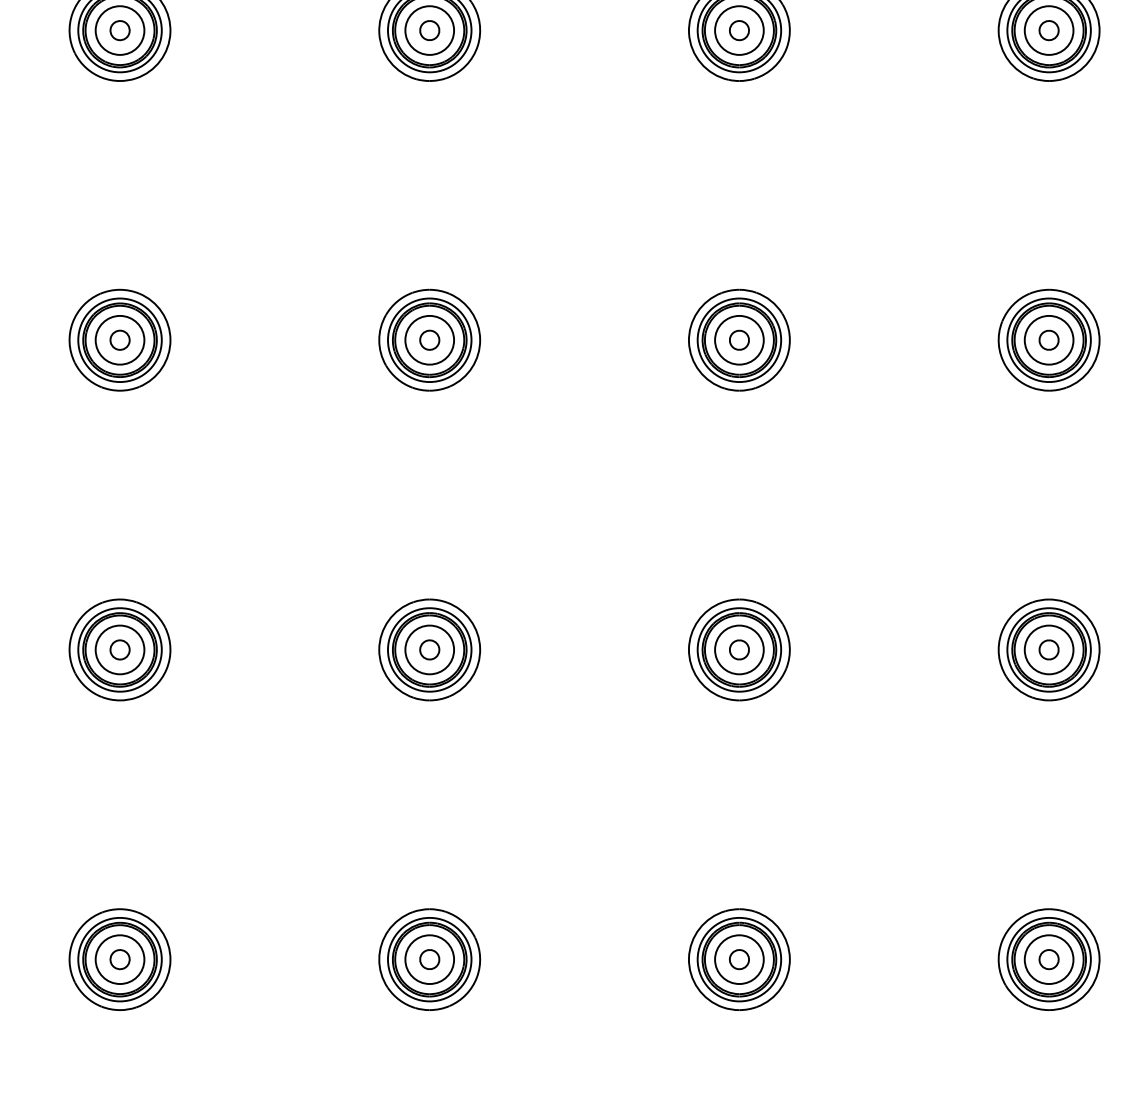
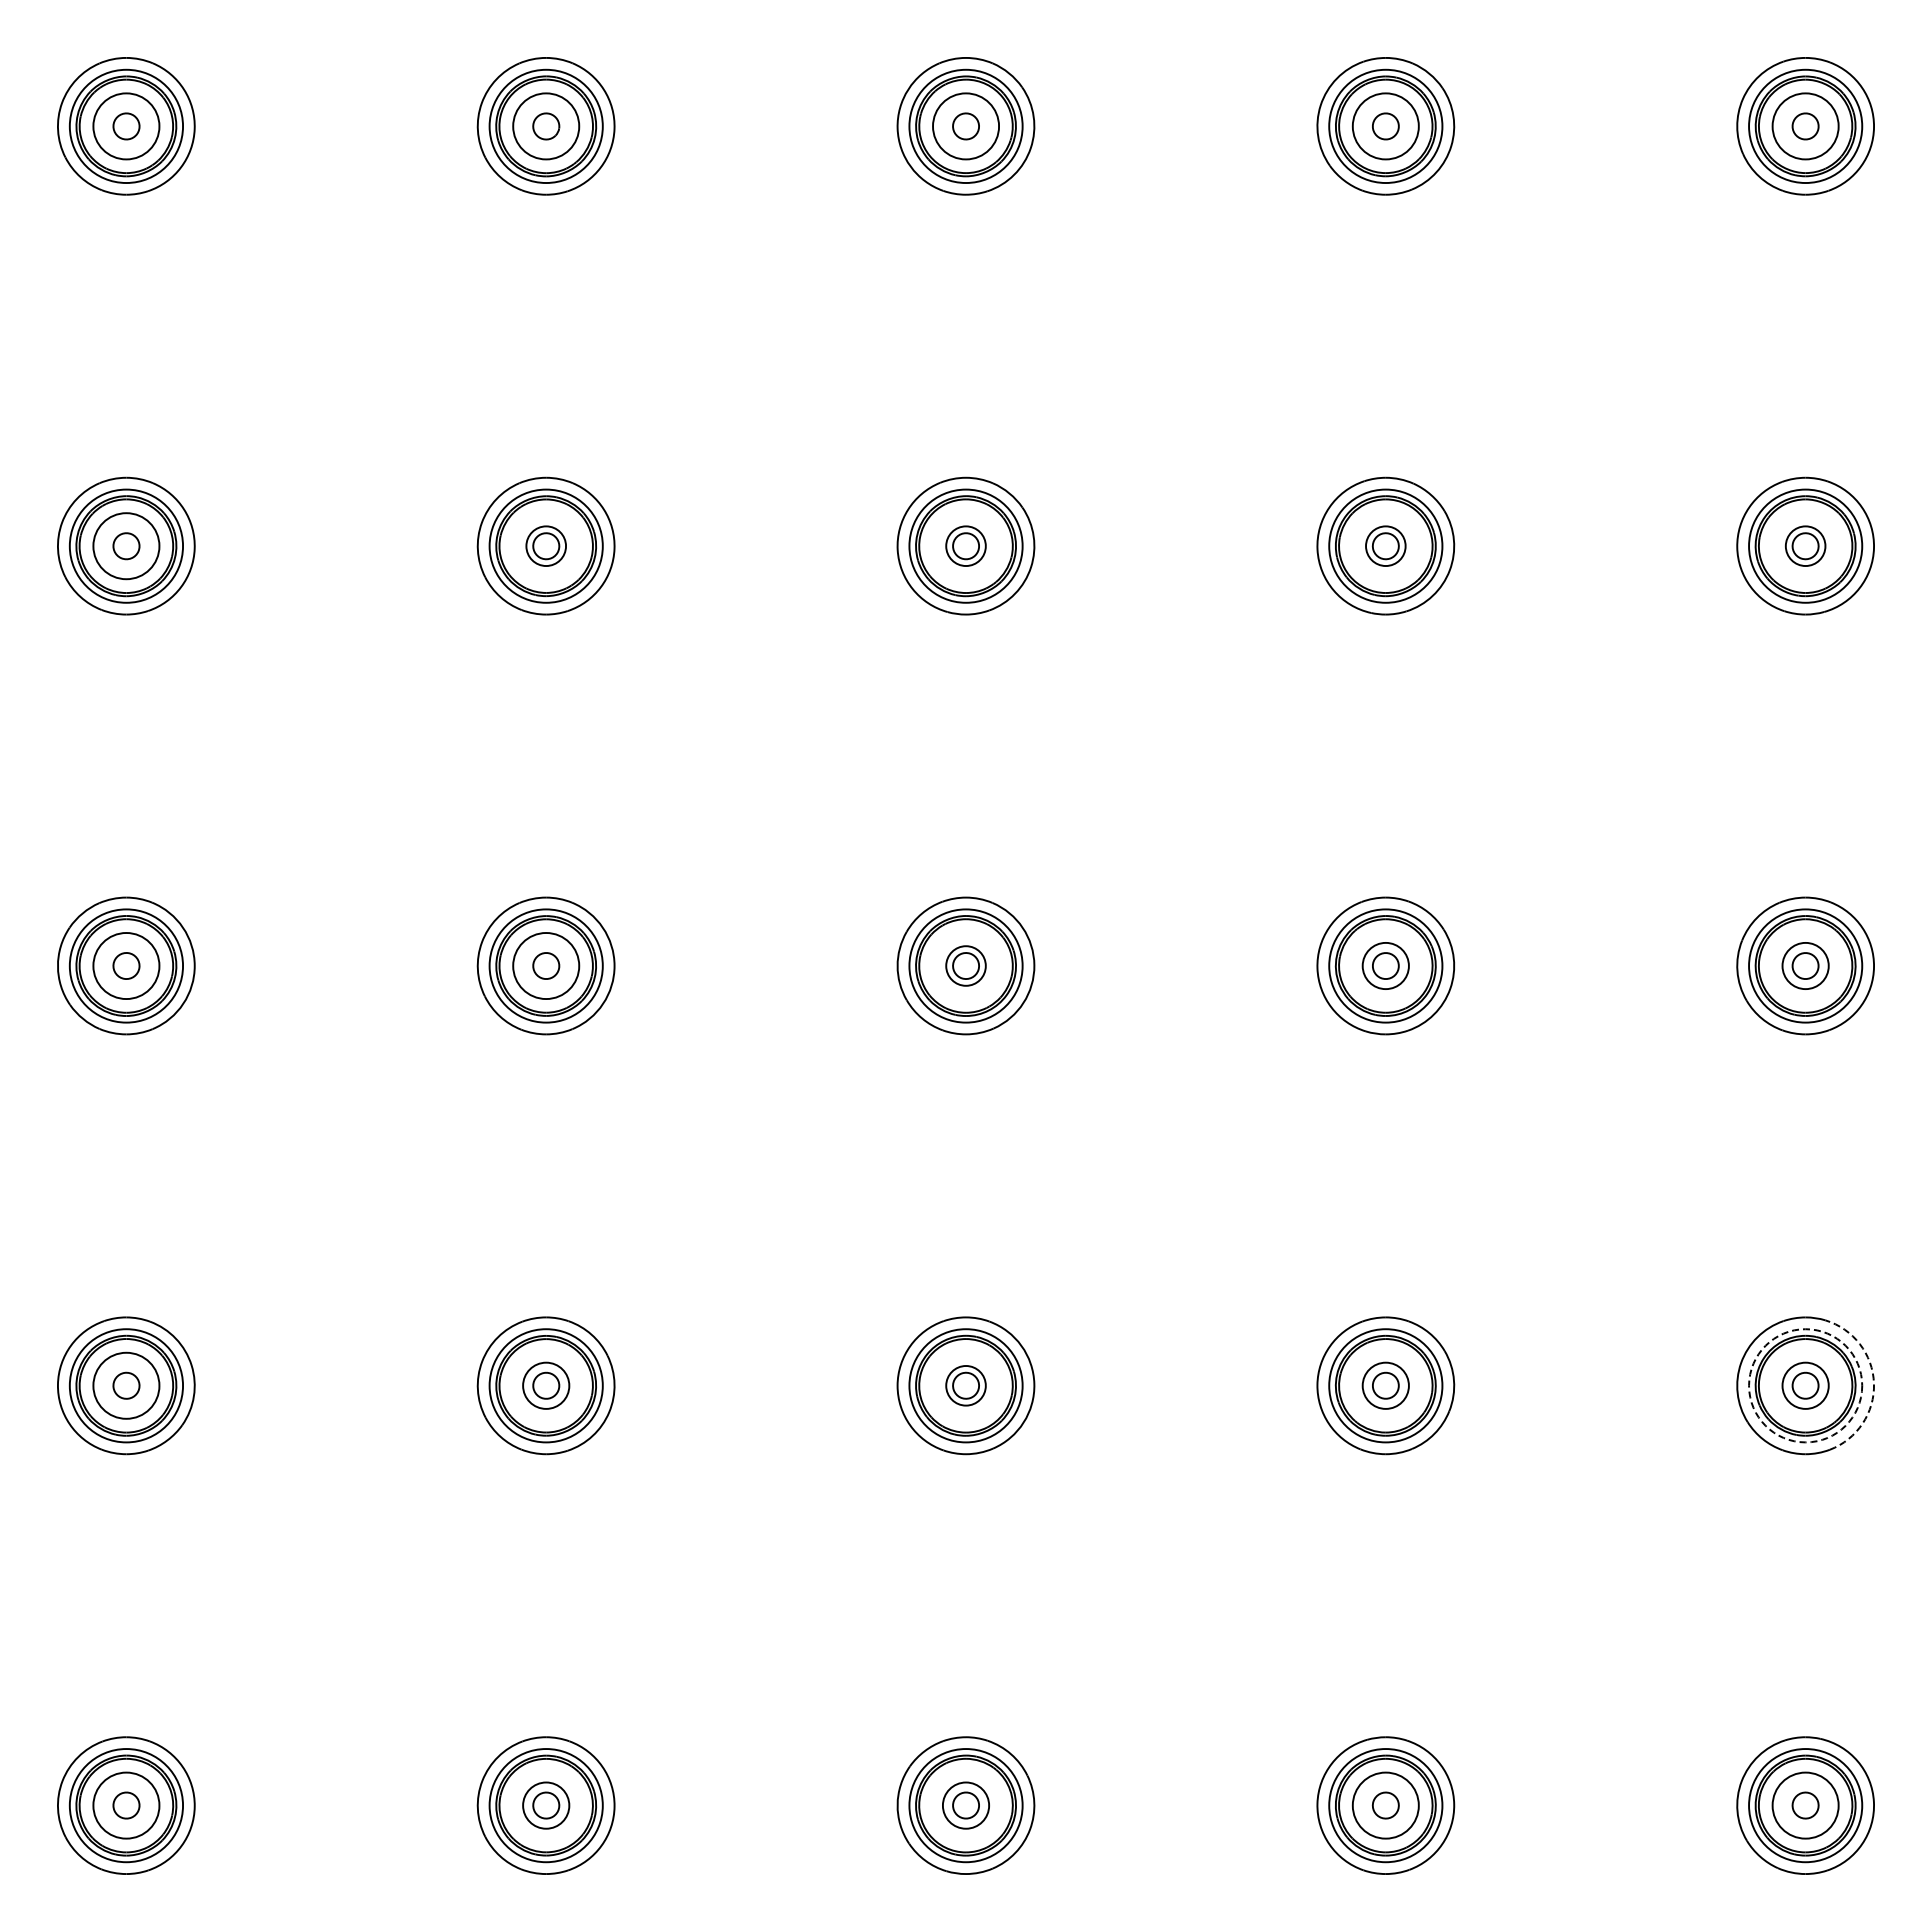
circle: (120, 30) -> (546, 546), size x0.6
circle: (430, 30) -> (966, 546), size x0.6
circle: (739, 30) -> (1385, 546), size x0.6
circle: (1049, 30) -> (1805, 546), size x0.6
circle: (430, 340) -> (966, 966), size x0.6
circle: (739, 340) -> (1385, 966), size x0.7
circle: (1049, 340) -> (1805, 966), size x0.7
arc: (1099, 648) -> (1873, 1383), solid -> dashed
circle: (120, 649) -> (546, 1385), size x0.7
circle: (430, 649) -> (966, 1385), size x0.6
circle: (739, 649) -> (1385, 1385), size x0.7
circle: (1049, 649) -> (1805, 1385), size x0.7
circle: (1049, 649) -> (1805, 1385), solid -> dashed
circle: (120, 959) -> (546, 1805), size x0.7
circle: (430, 959) -> (966, 1805), size x0.7

